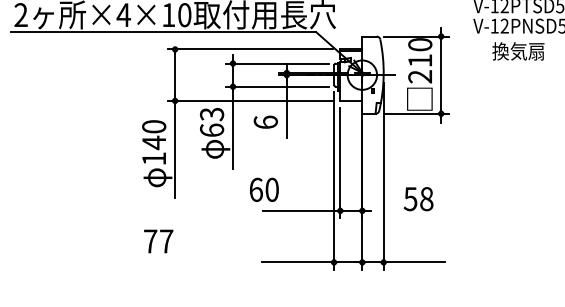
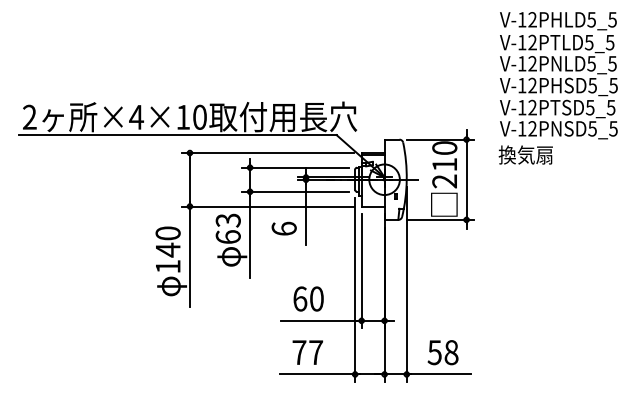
text: (518, 50) -> (525, 154), moved
text: (264, 189) -> (308, 298), moved
text: (418, 199) -> (442, 352), moved
text: (158, 241) -> (307, 352), moved

